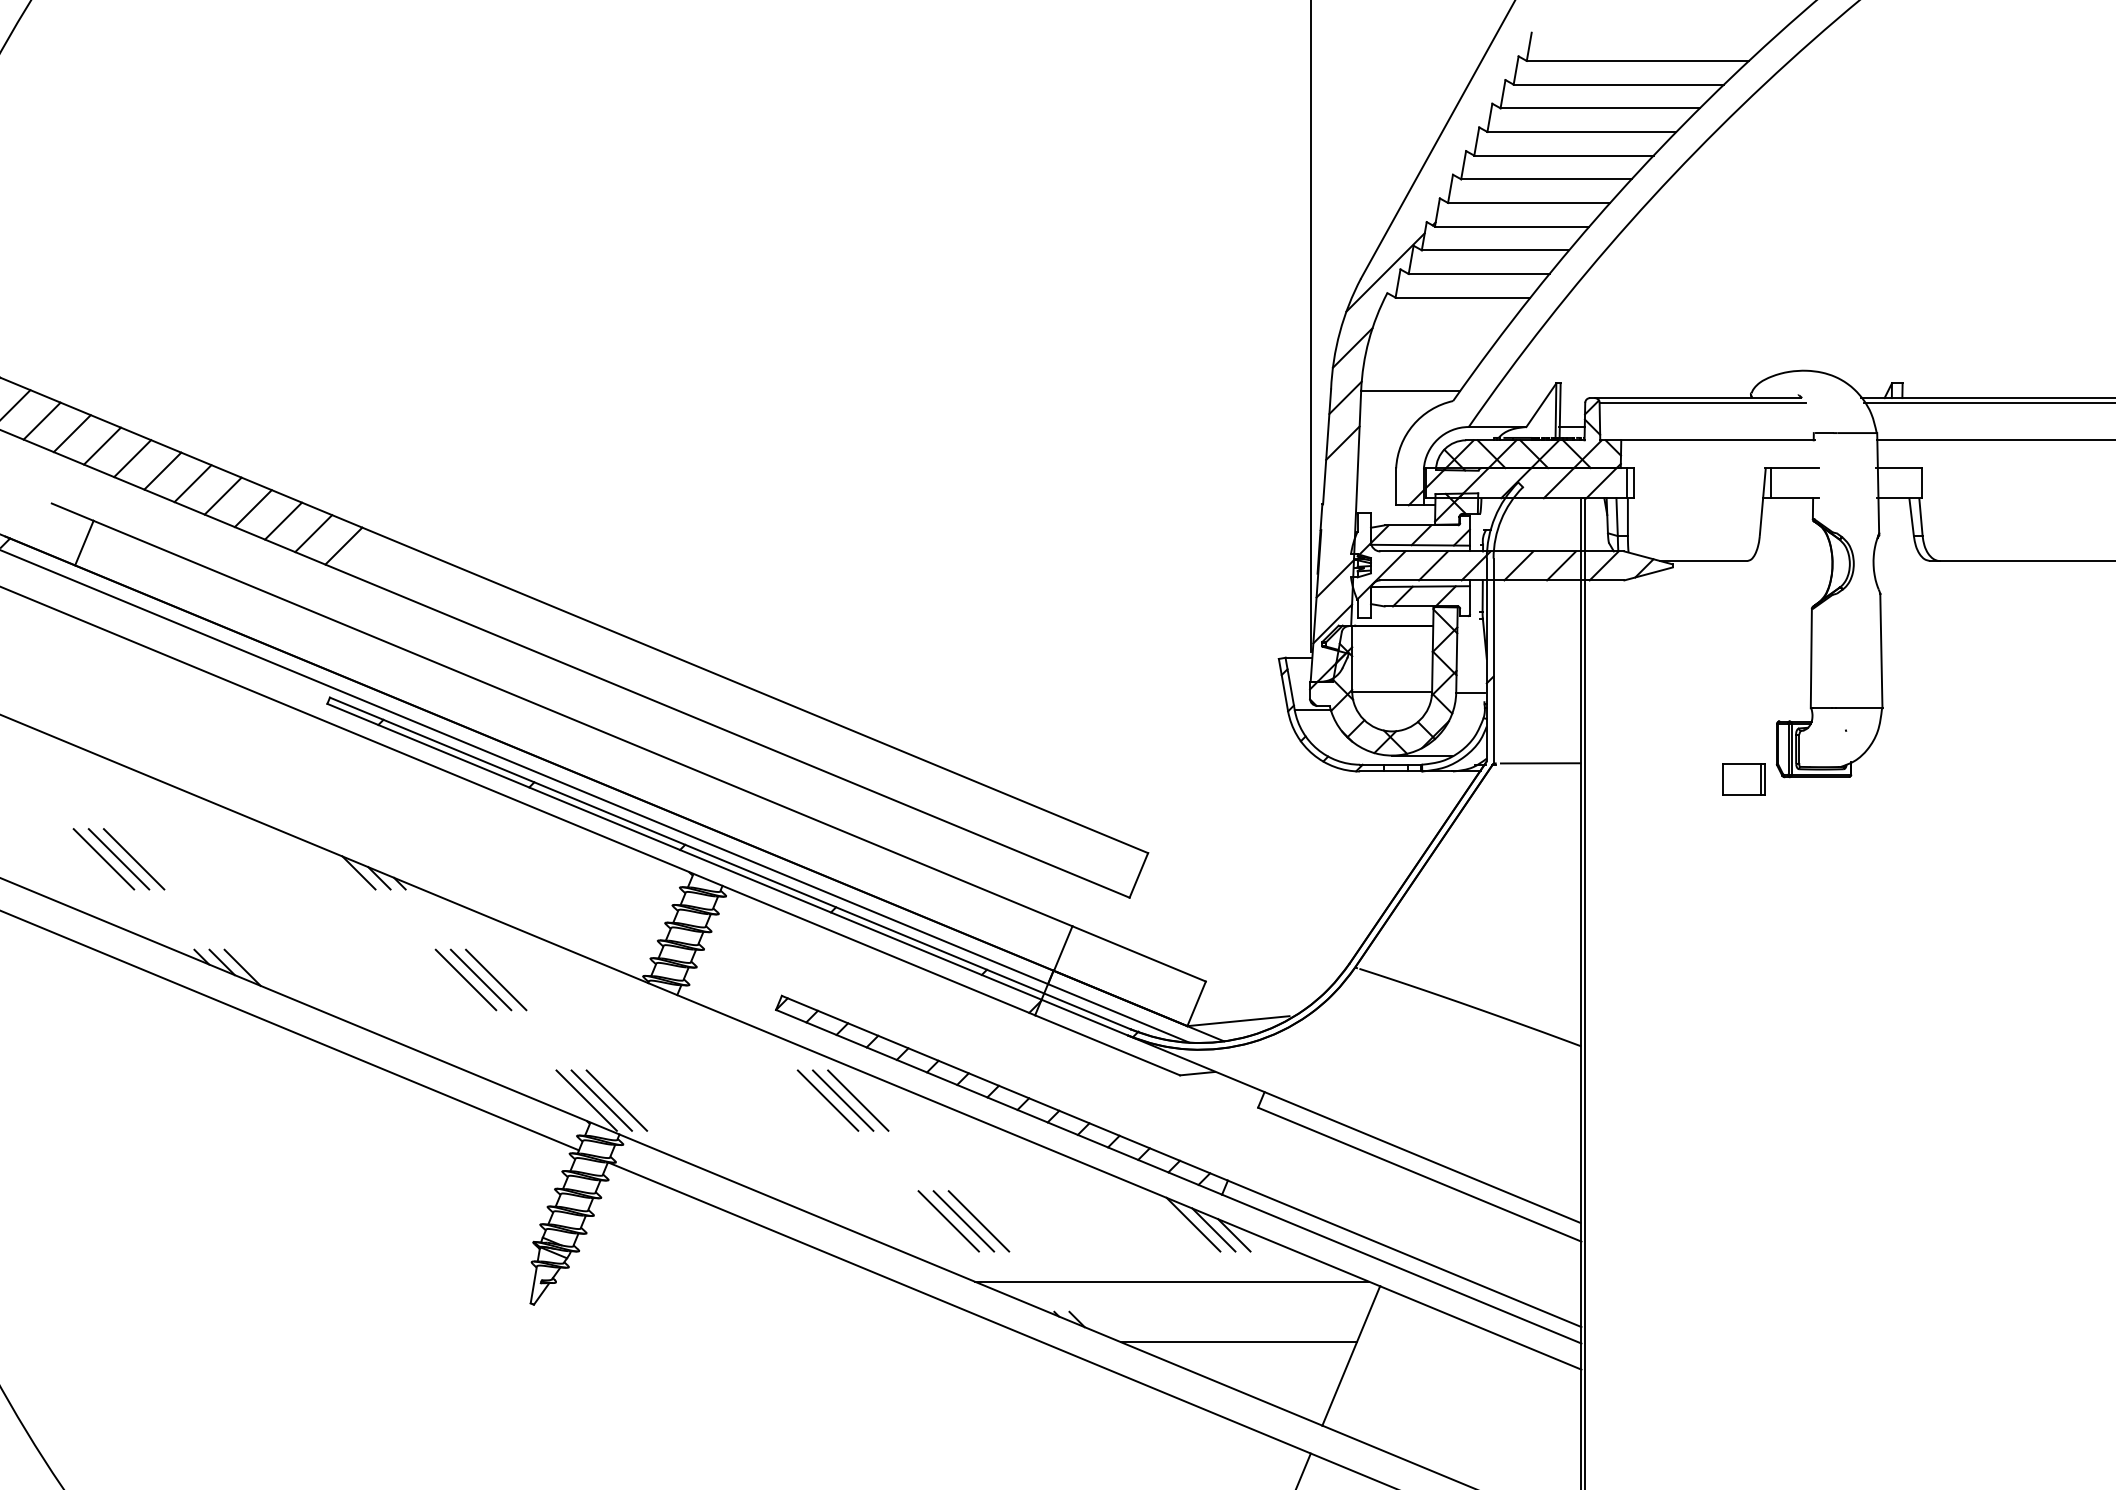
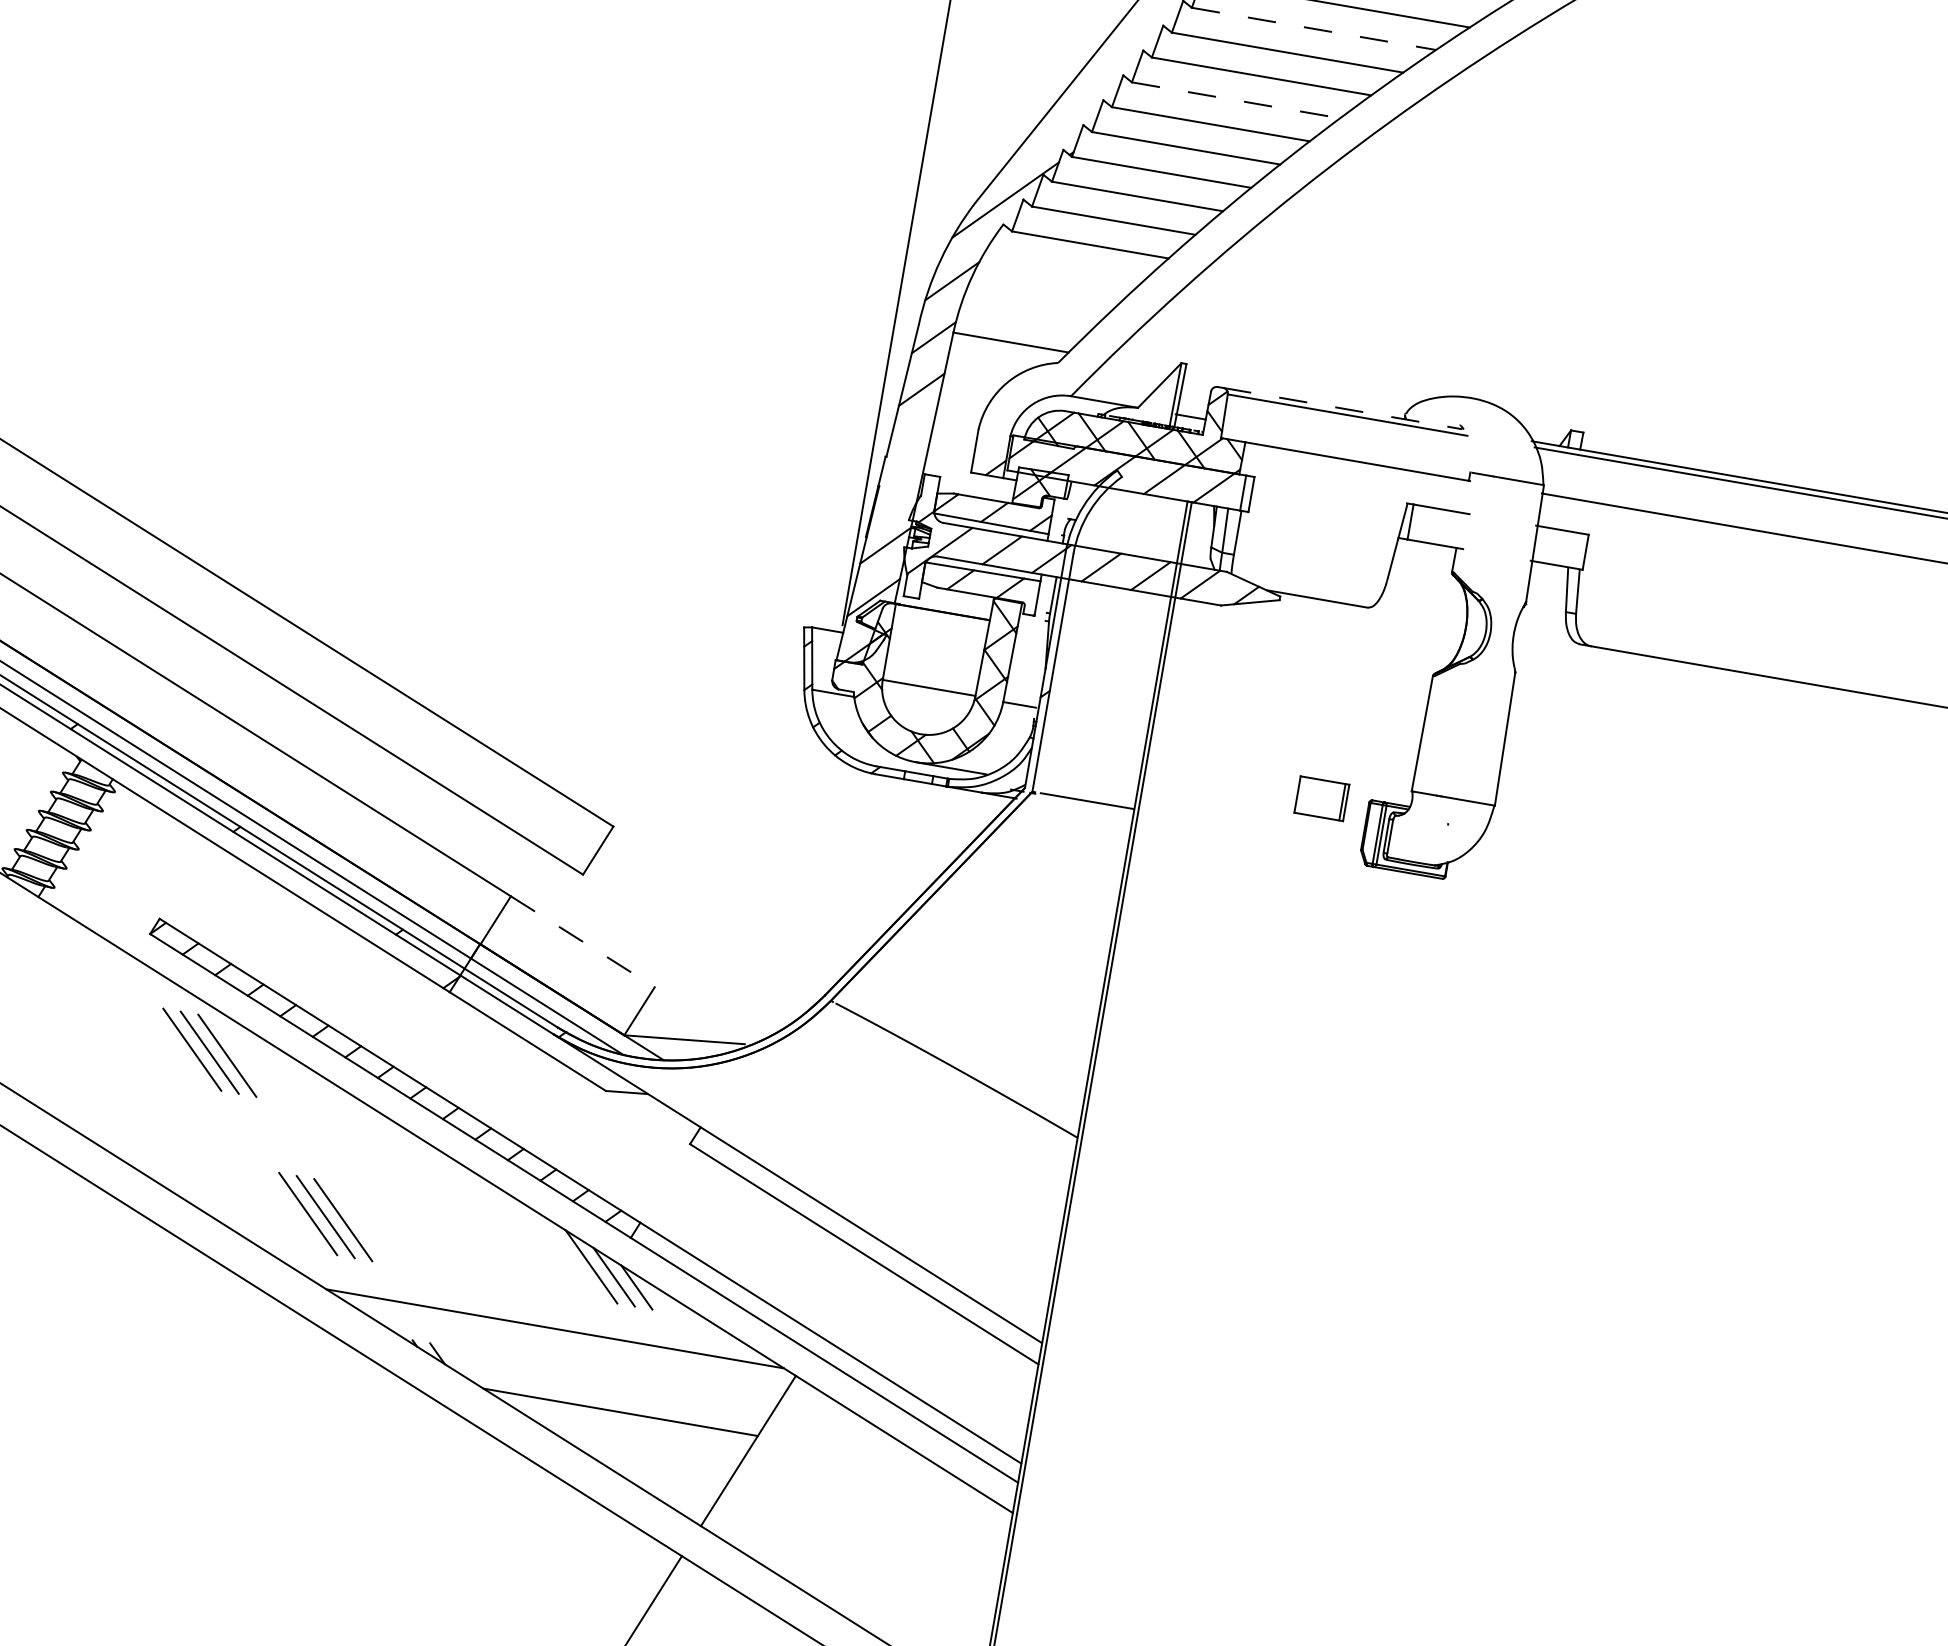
line: (1619, 84) -> (1314, 28), solid -> dashed
line: (1563, 155) -> (1235, 100), solid -> dashed
line: (1698, 398) -> (1343, 409), solid -> dashed
part: (1743, 779) -> (1321, 798), moved
line: (1139, 954) -> (583, 942), solid -> dashed

